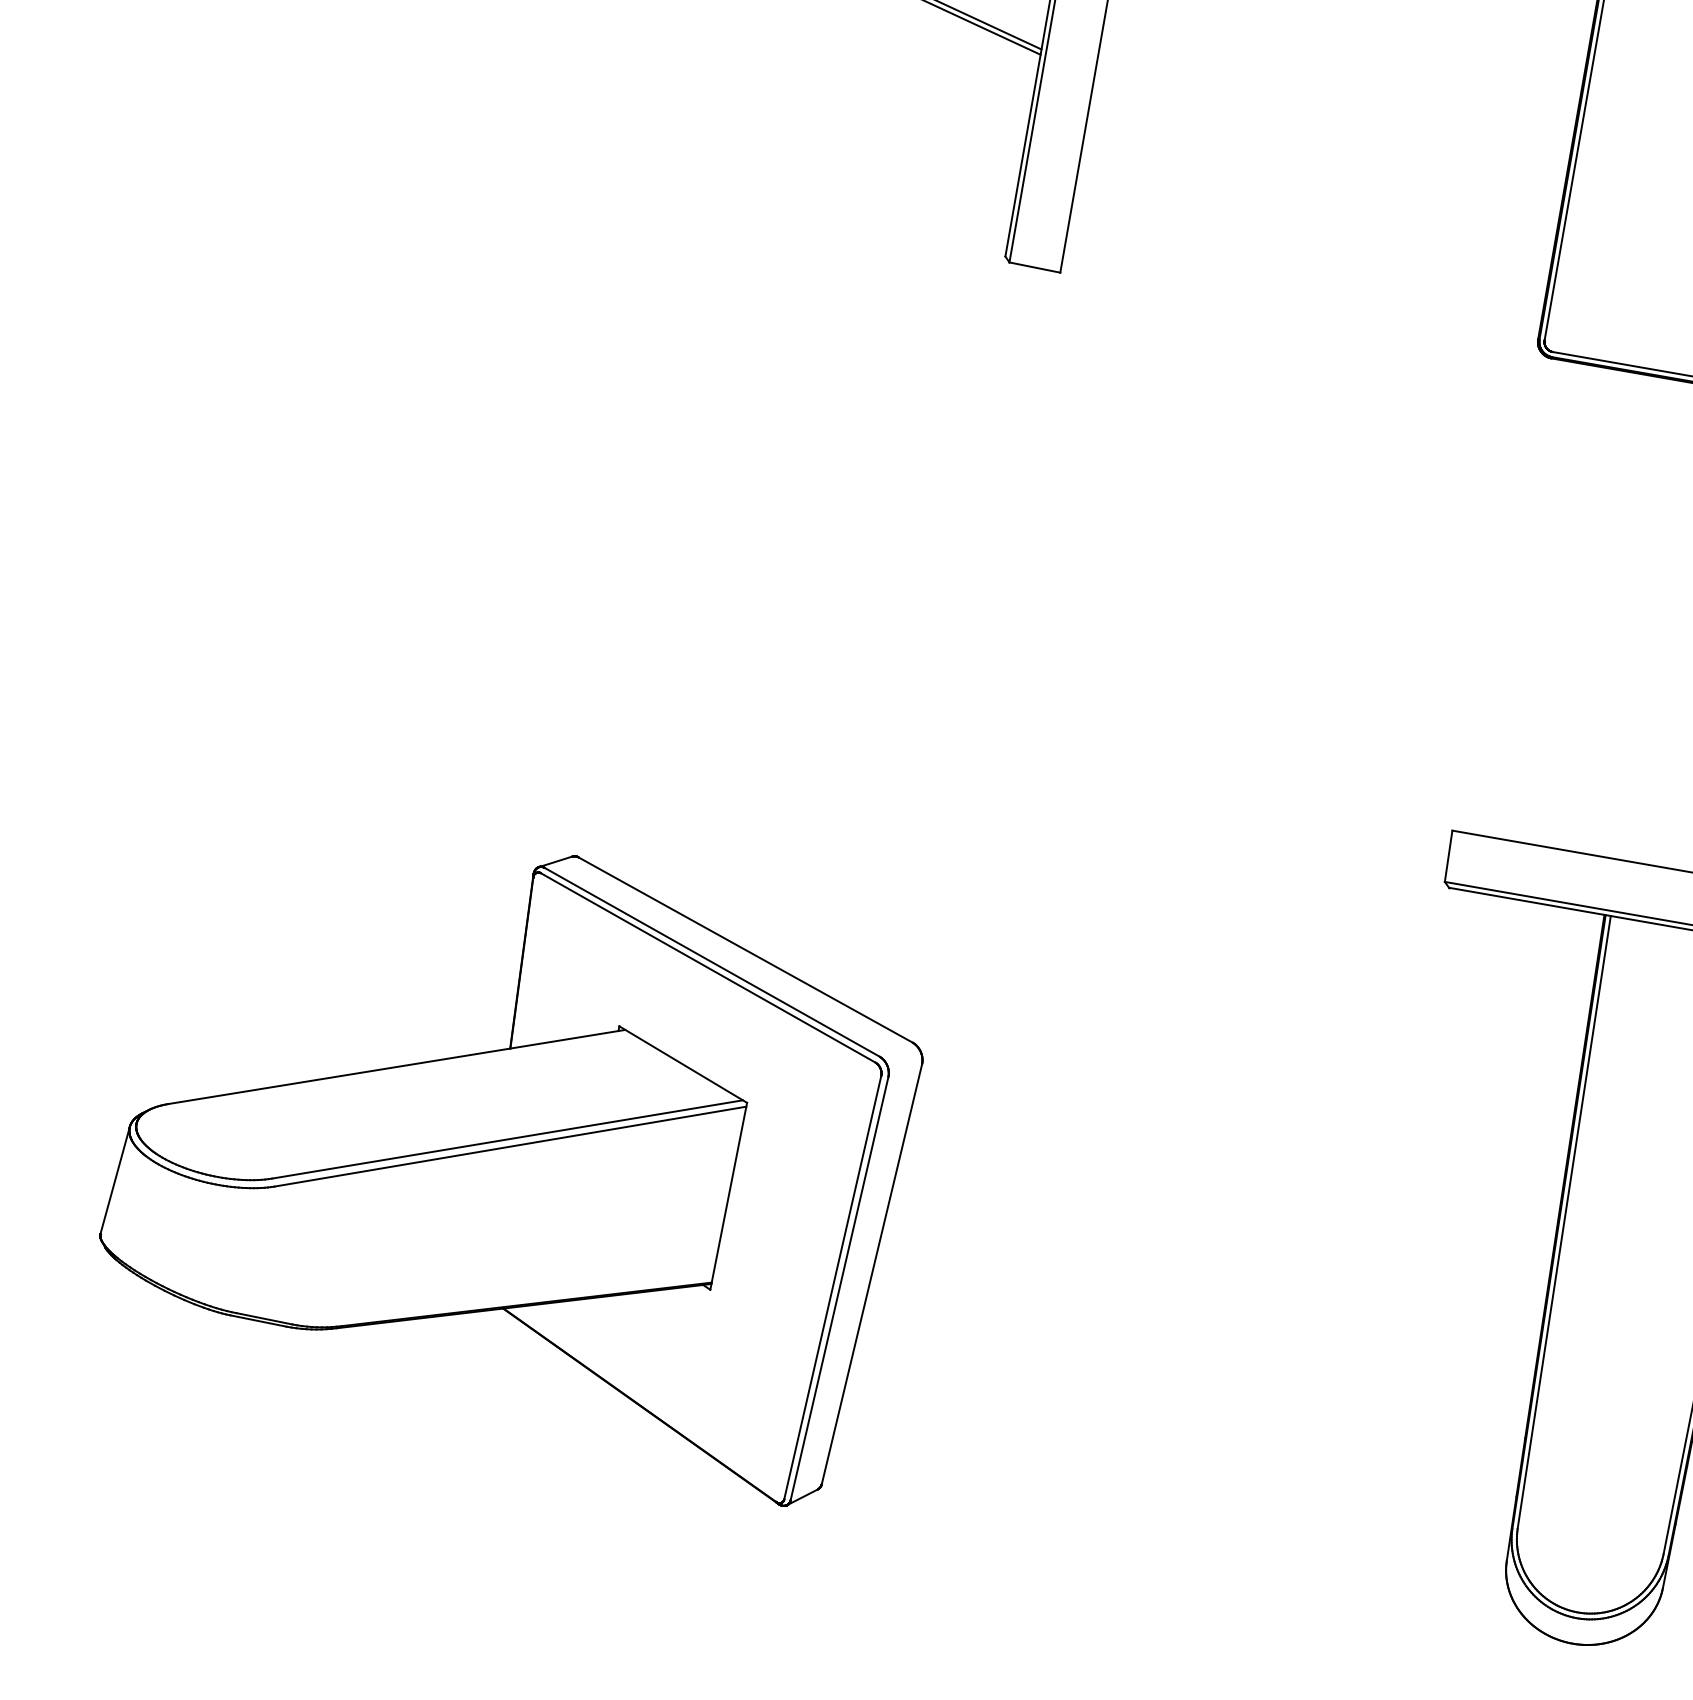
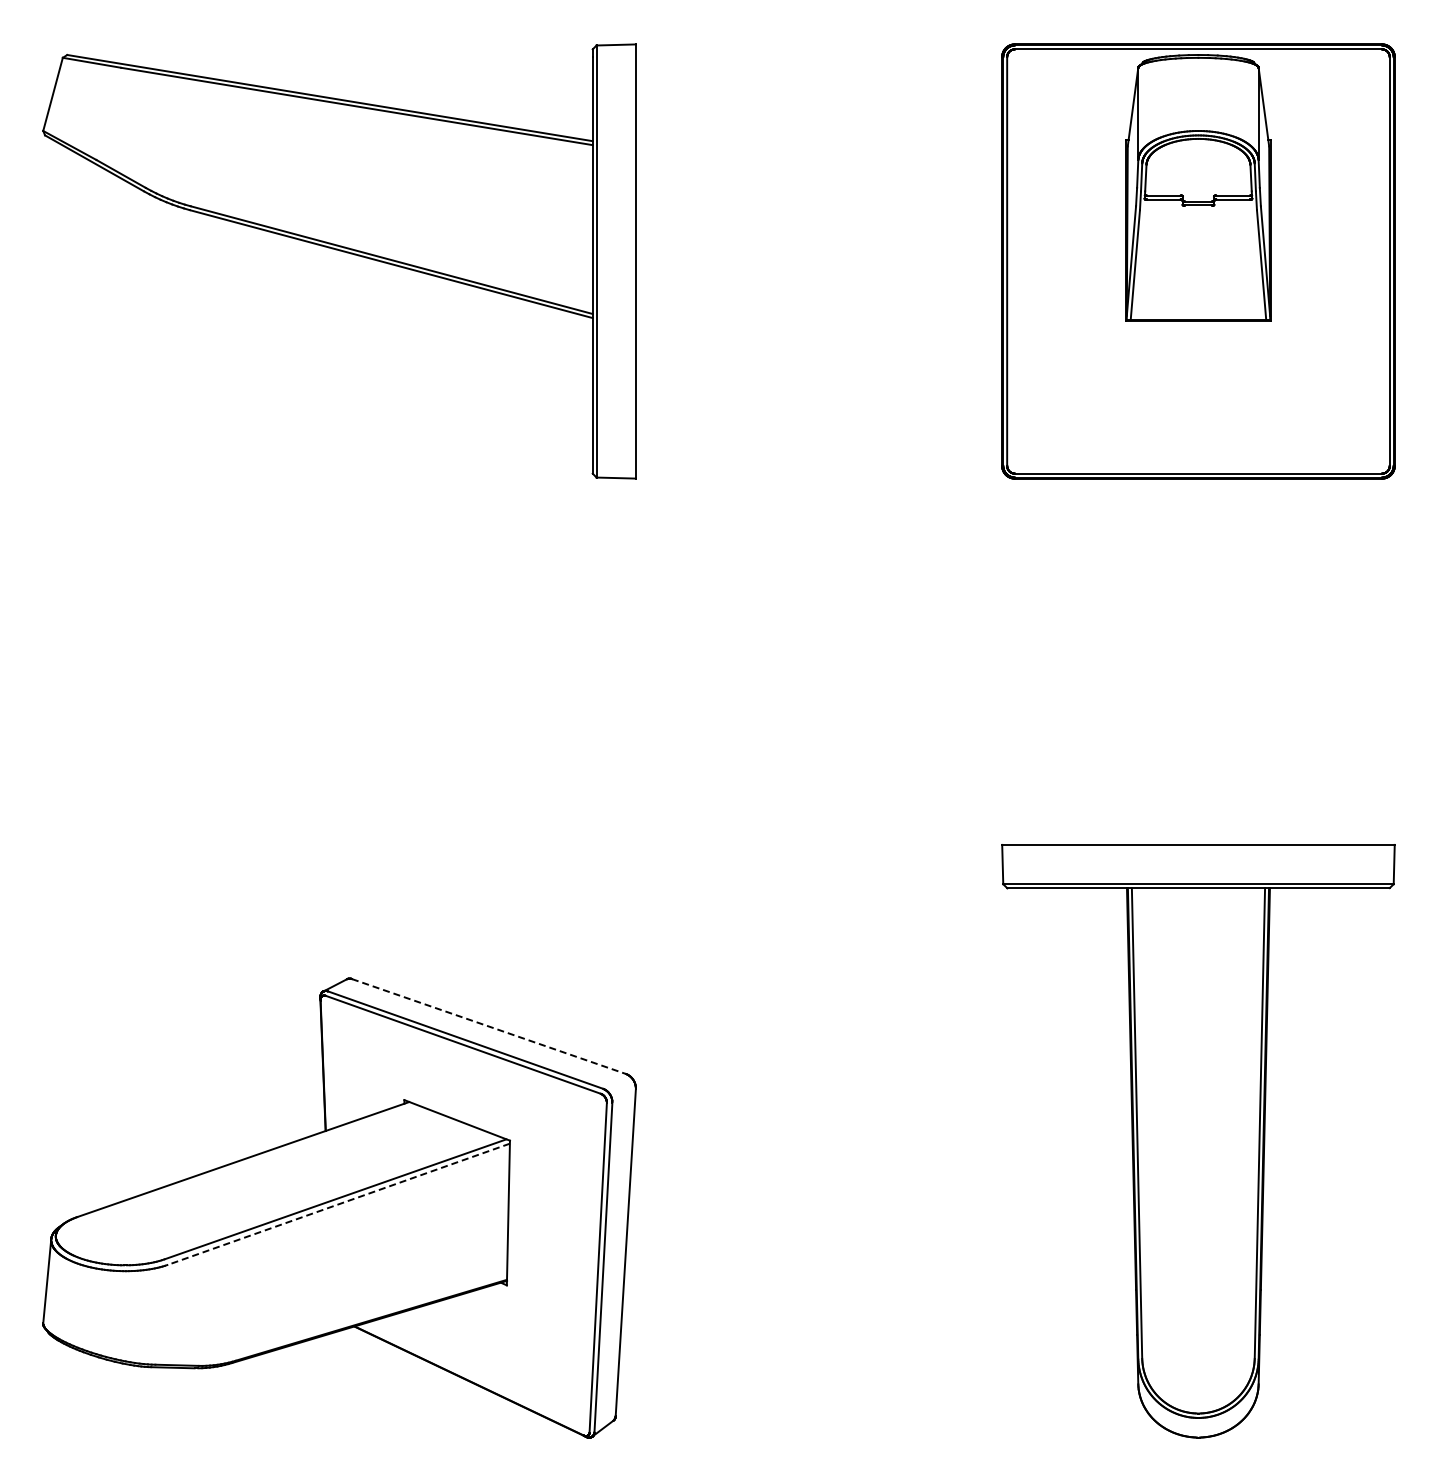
line: (746, 950) -> (489, 1026), solid -> dashed
line: (510, 1146) -> (338, 1204), solid -> dashed

